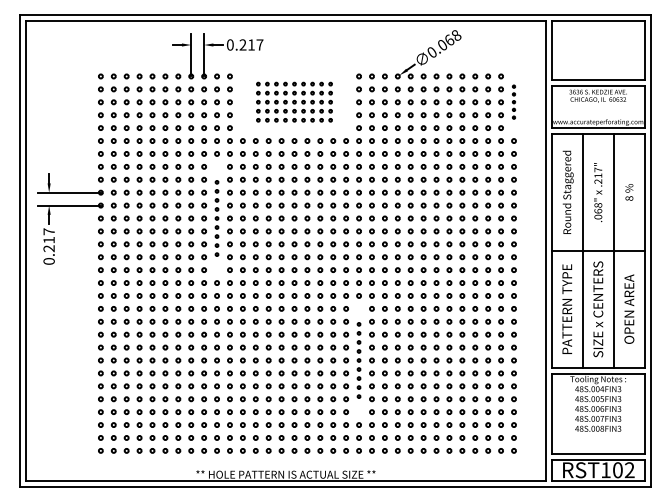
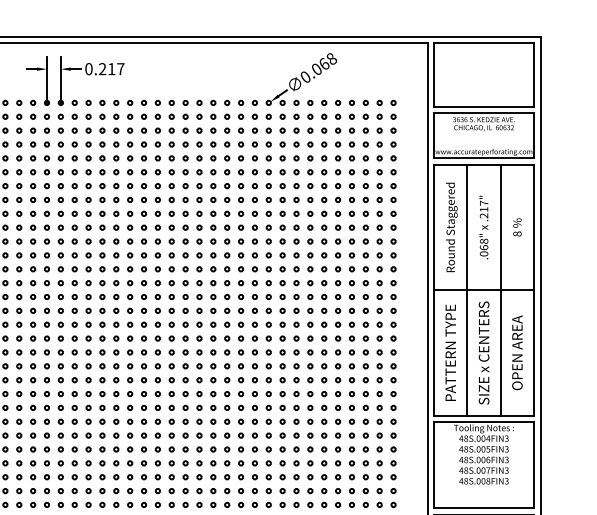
part: (294, 101) -> (157, 129), size x1.43
part: (513, 101) -> (393, 129), size x1.67
part: (216, 218) -> (74, 255), size x1.43
part: (358, 360) -> (226, 407), size x1.43

